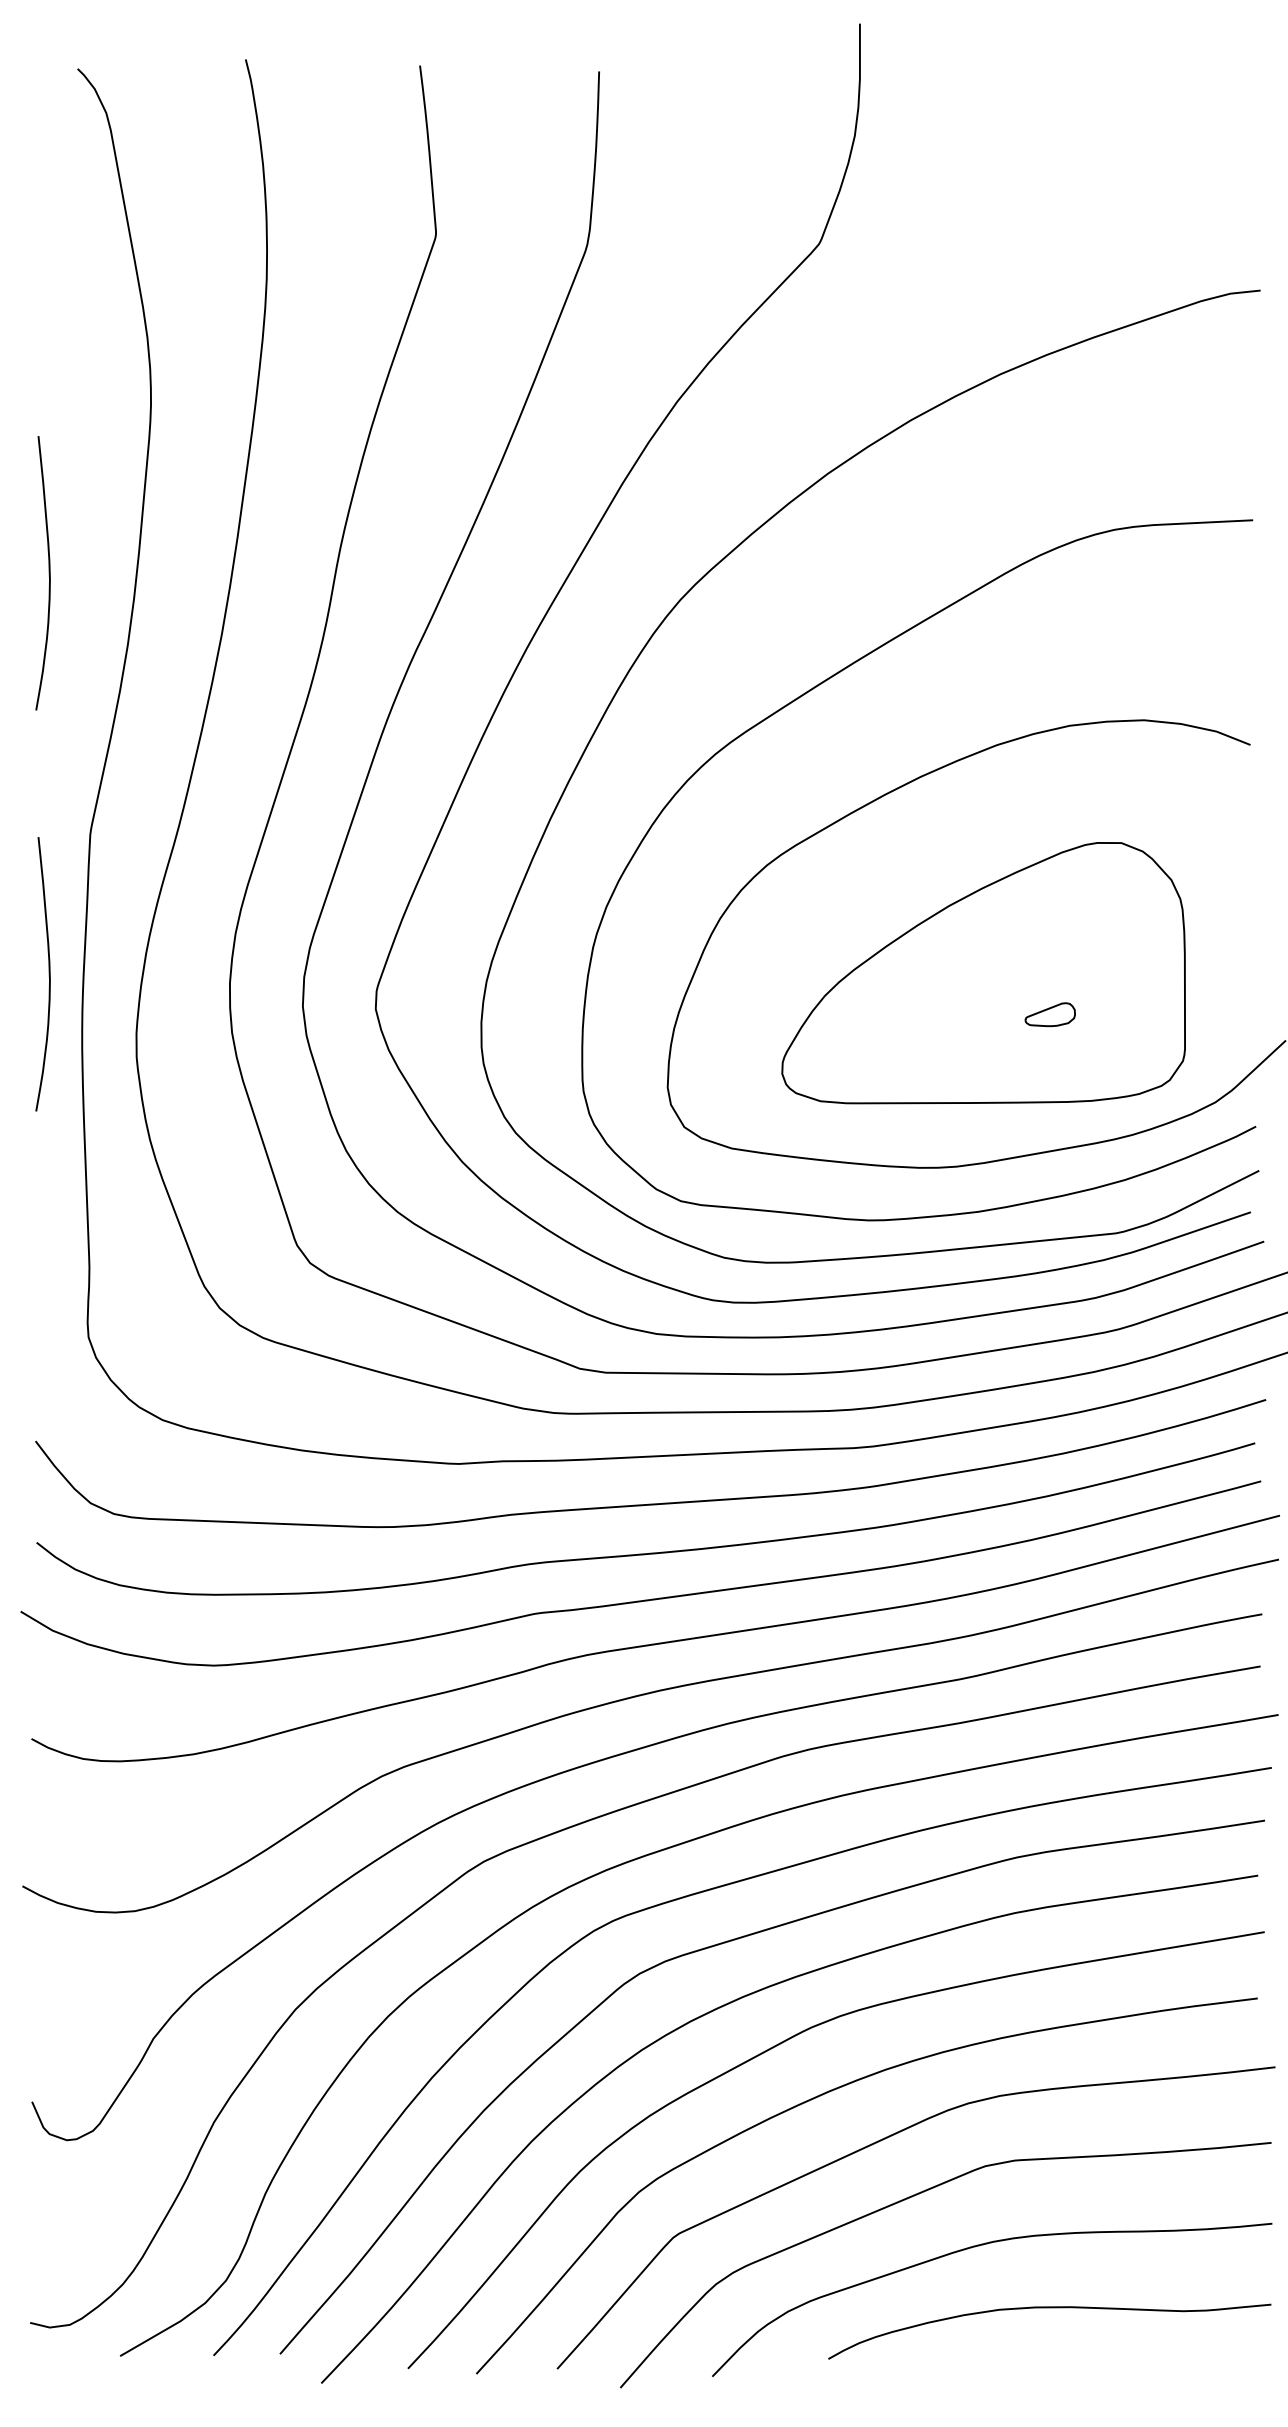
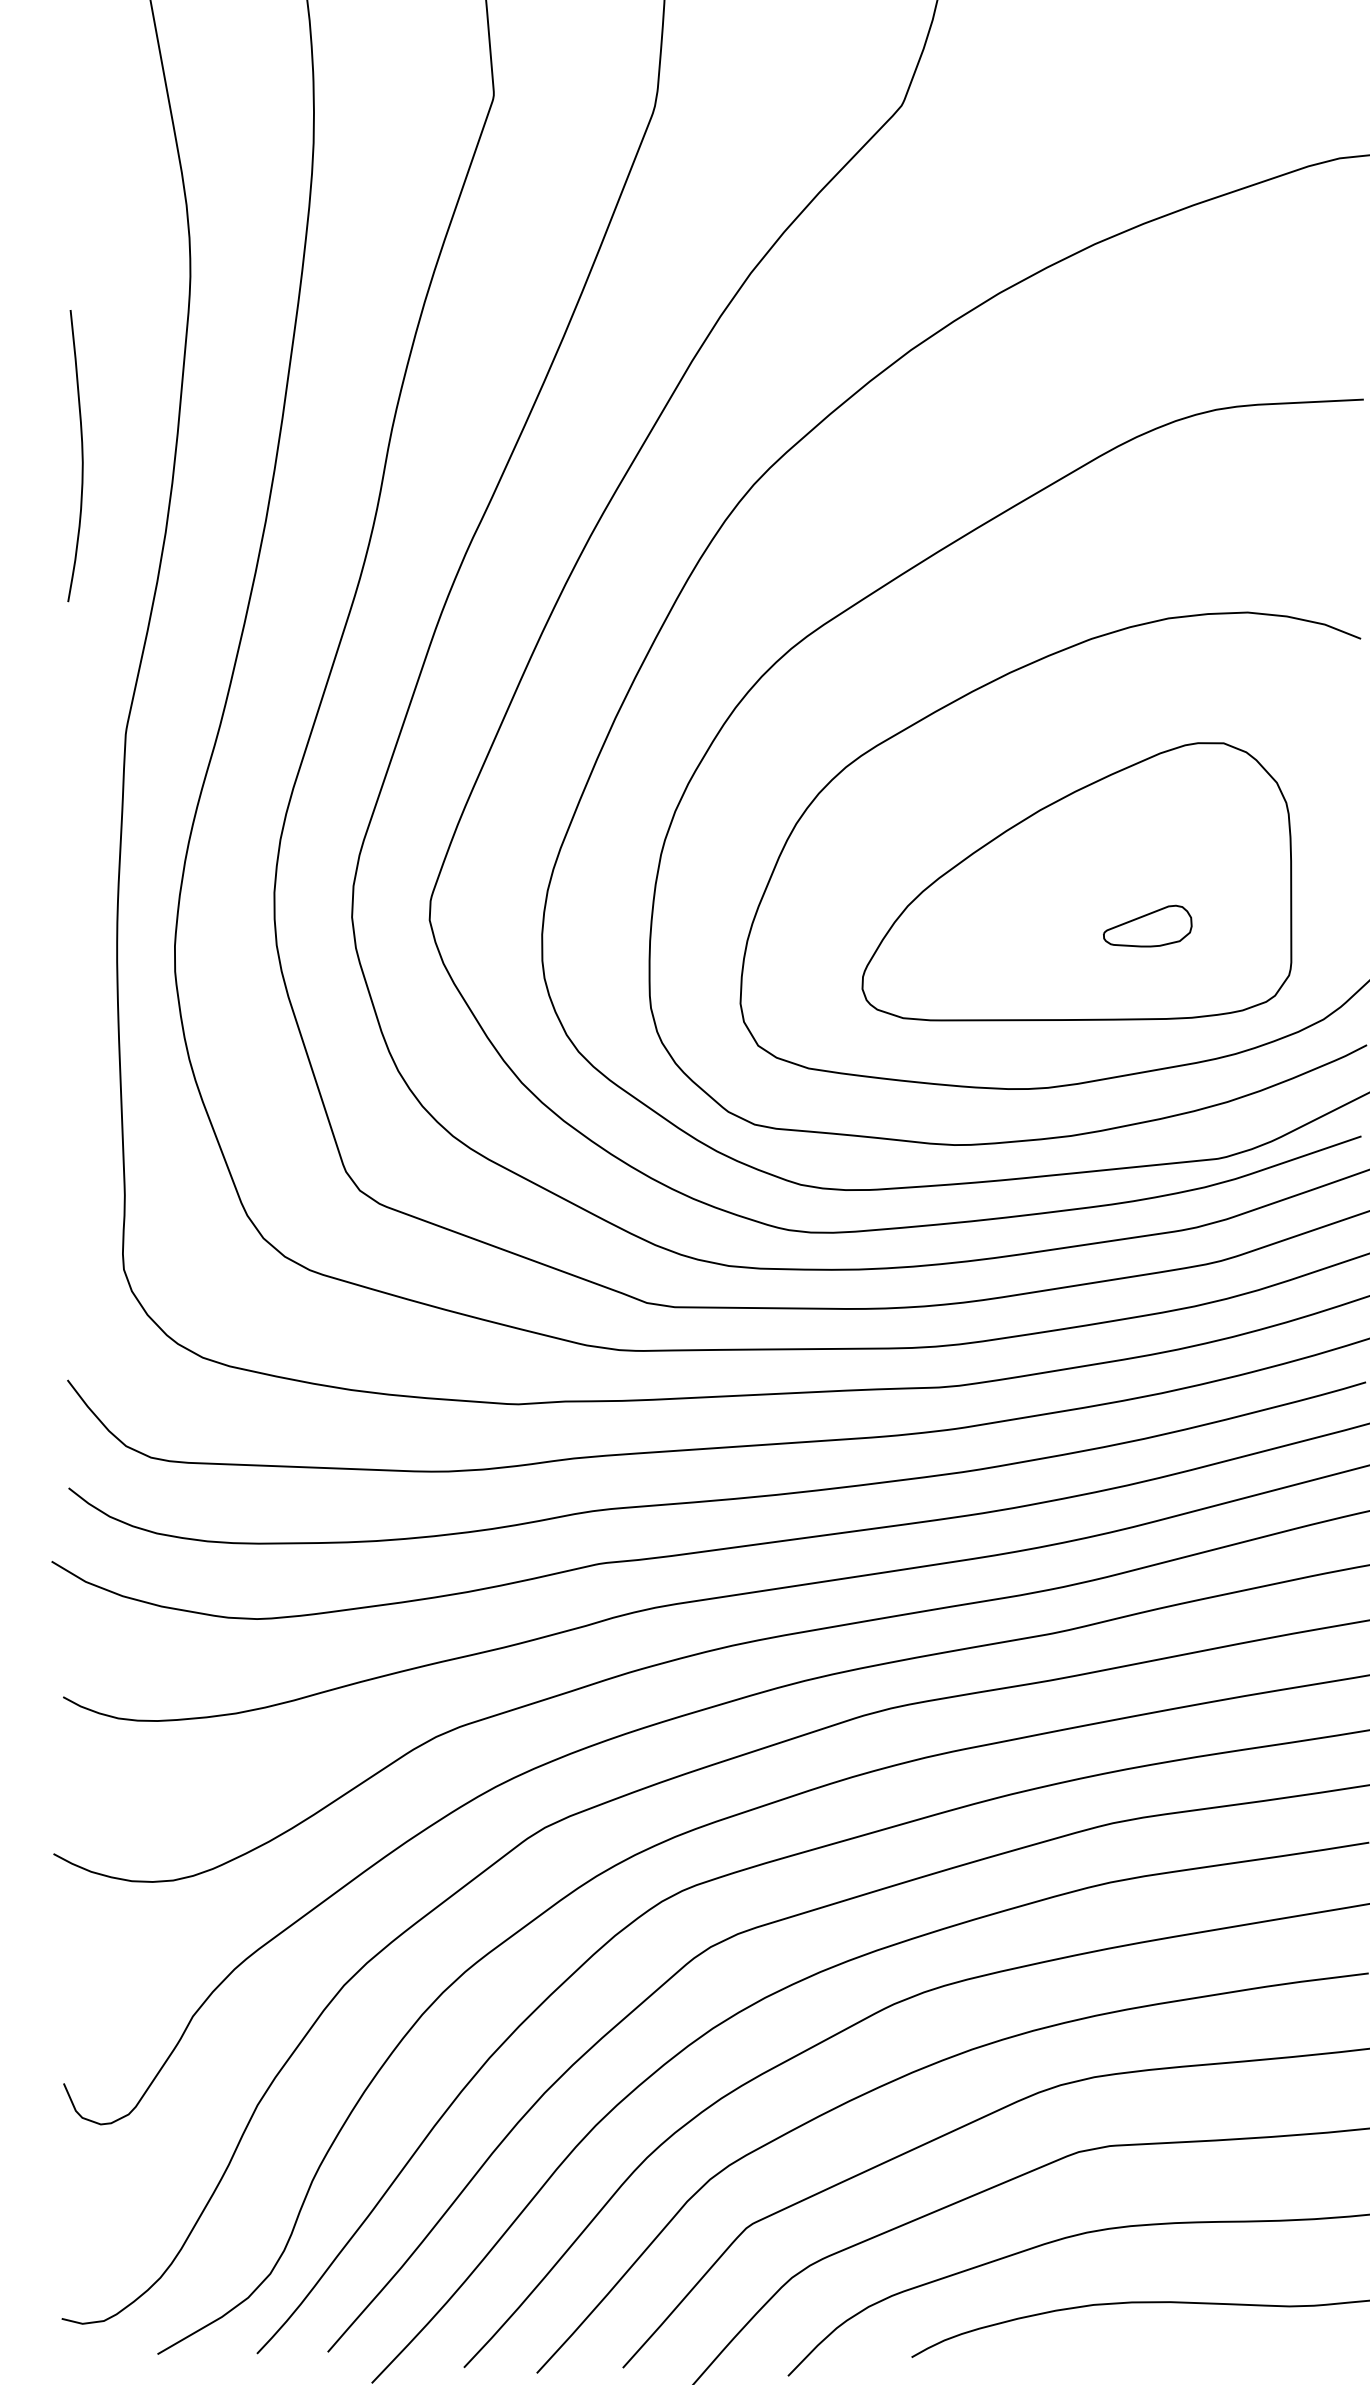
curve: (48, 974) -> (81, 883), removed
part: (1050, 1014) -> (1148, 925), size x1.67

